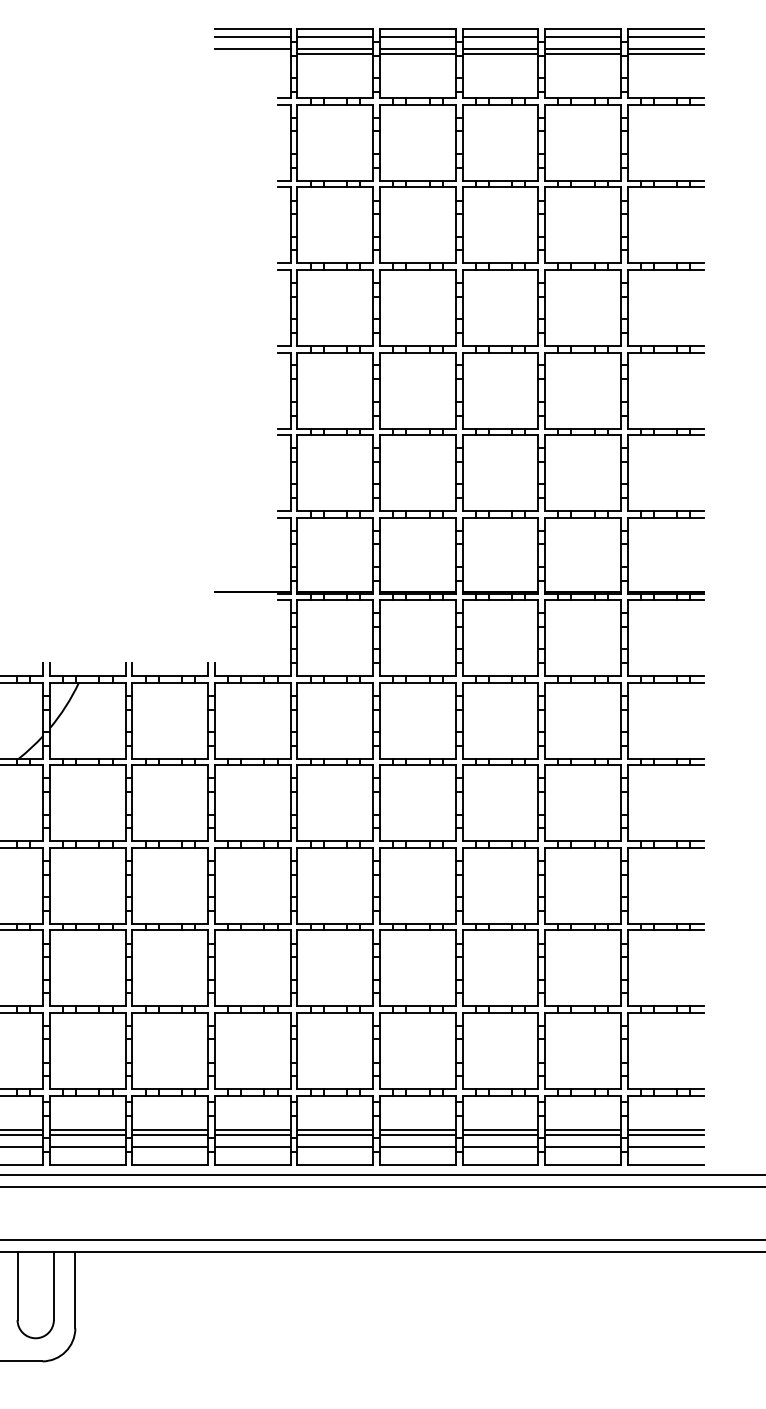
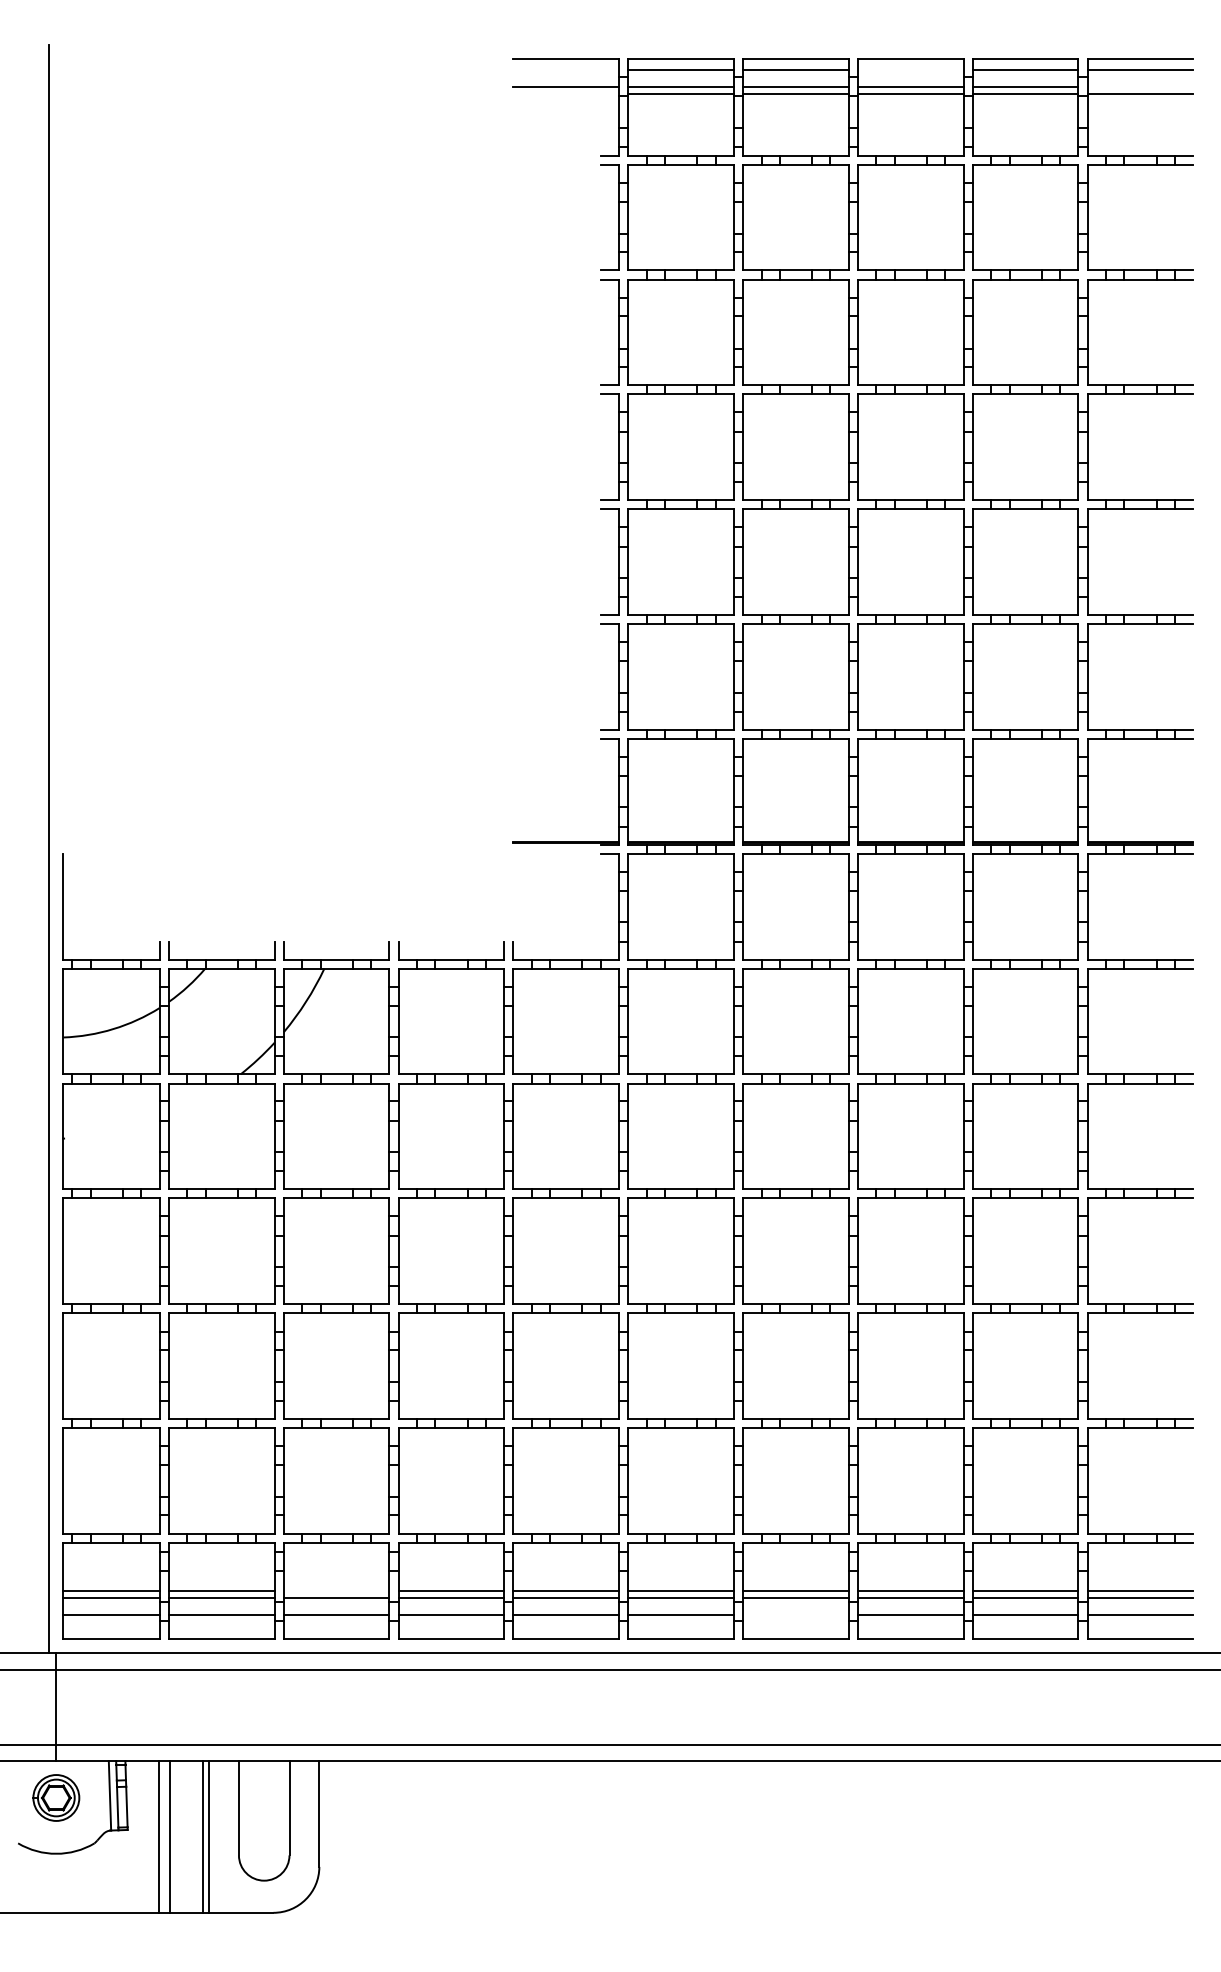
line: (252, 37) -> (566, 70), removed
line: (500, 37) -> (910, 70), removed
line: (665, 48) -> (1140, 86), removed
line: (87, 1129) -> (336, 1590), removed
line: (417, 1146) -> (795, 1614), removed

